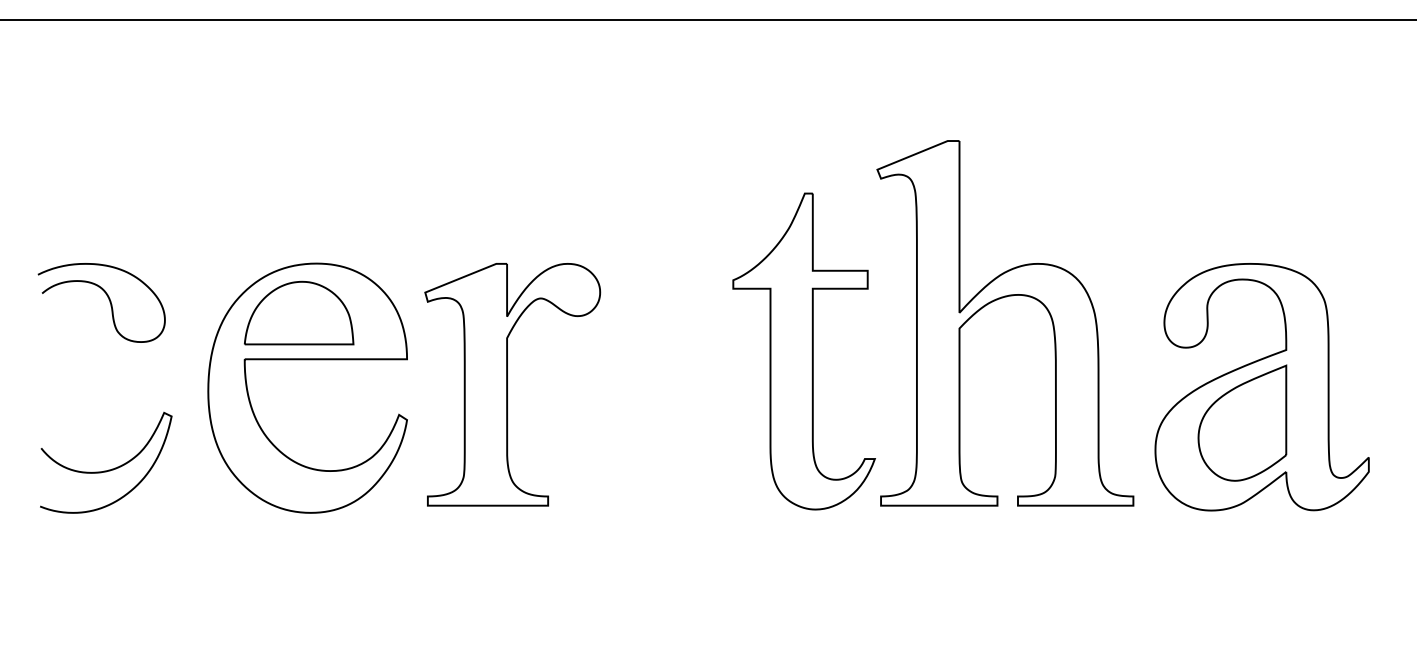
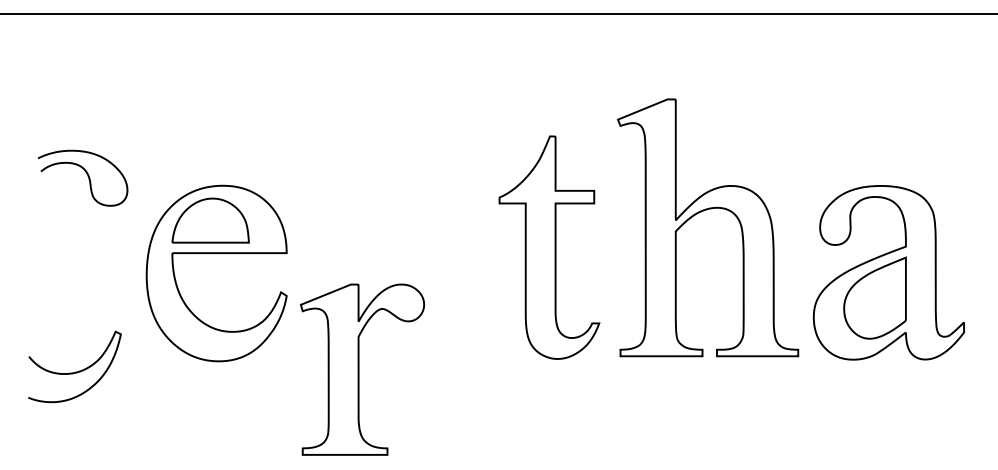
curve: (108, 299) -> (87, 175), moved
part: (803, 351) -> (549, 247), moved
part: (512, 384) -> (362, 369), moved
curve: (108, 469) -> (76, 371), moved

